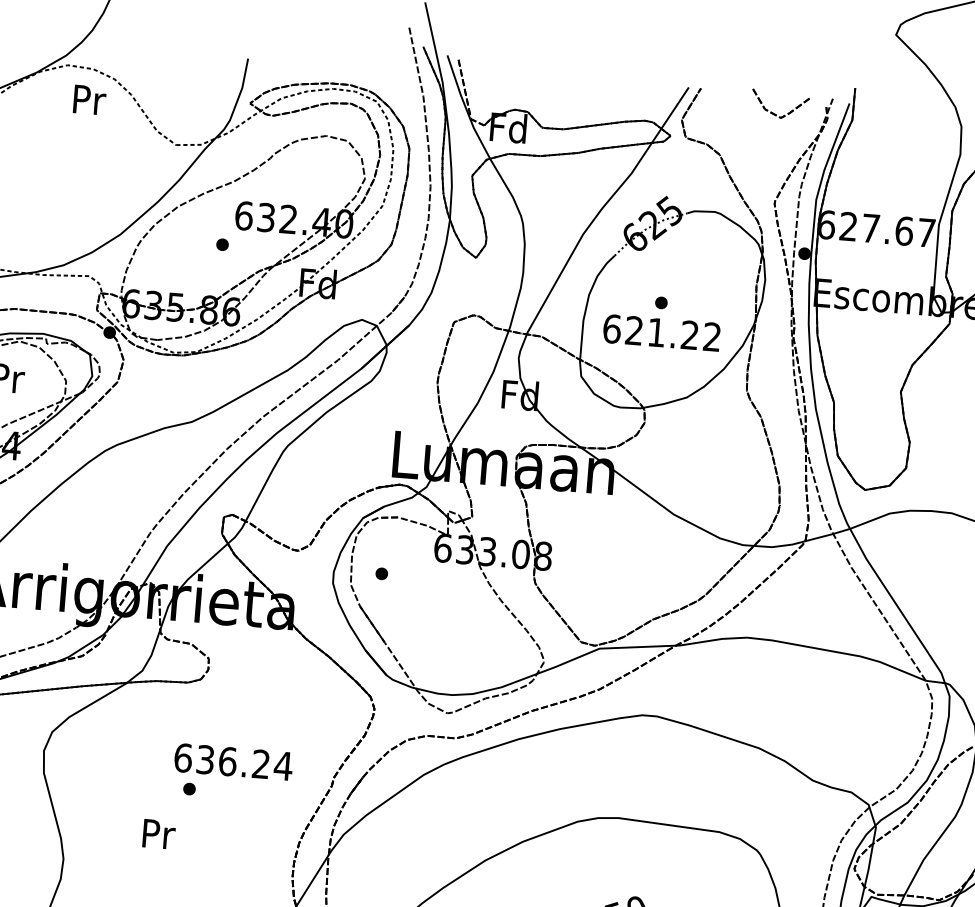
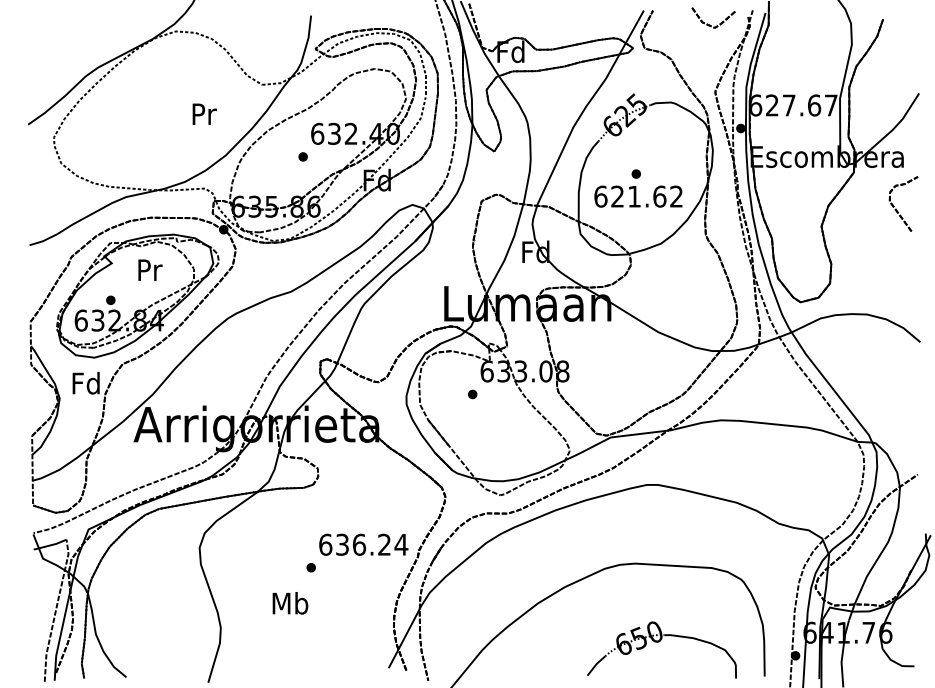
text: (89, 99) -> (204, 113), moved
text: (689, 335) -> (659, 196), 621.22 -> 621.62
part: (381, 573) -> (472, 394), moved
text: (233, 761) -> (363, 544), moved
text: (158, 834) -> (290, 603), Pr -> Mb

